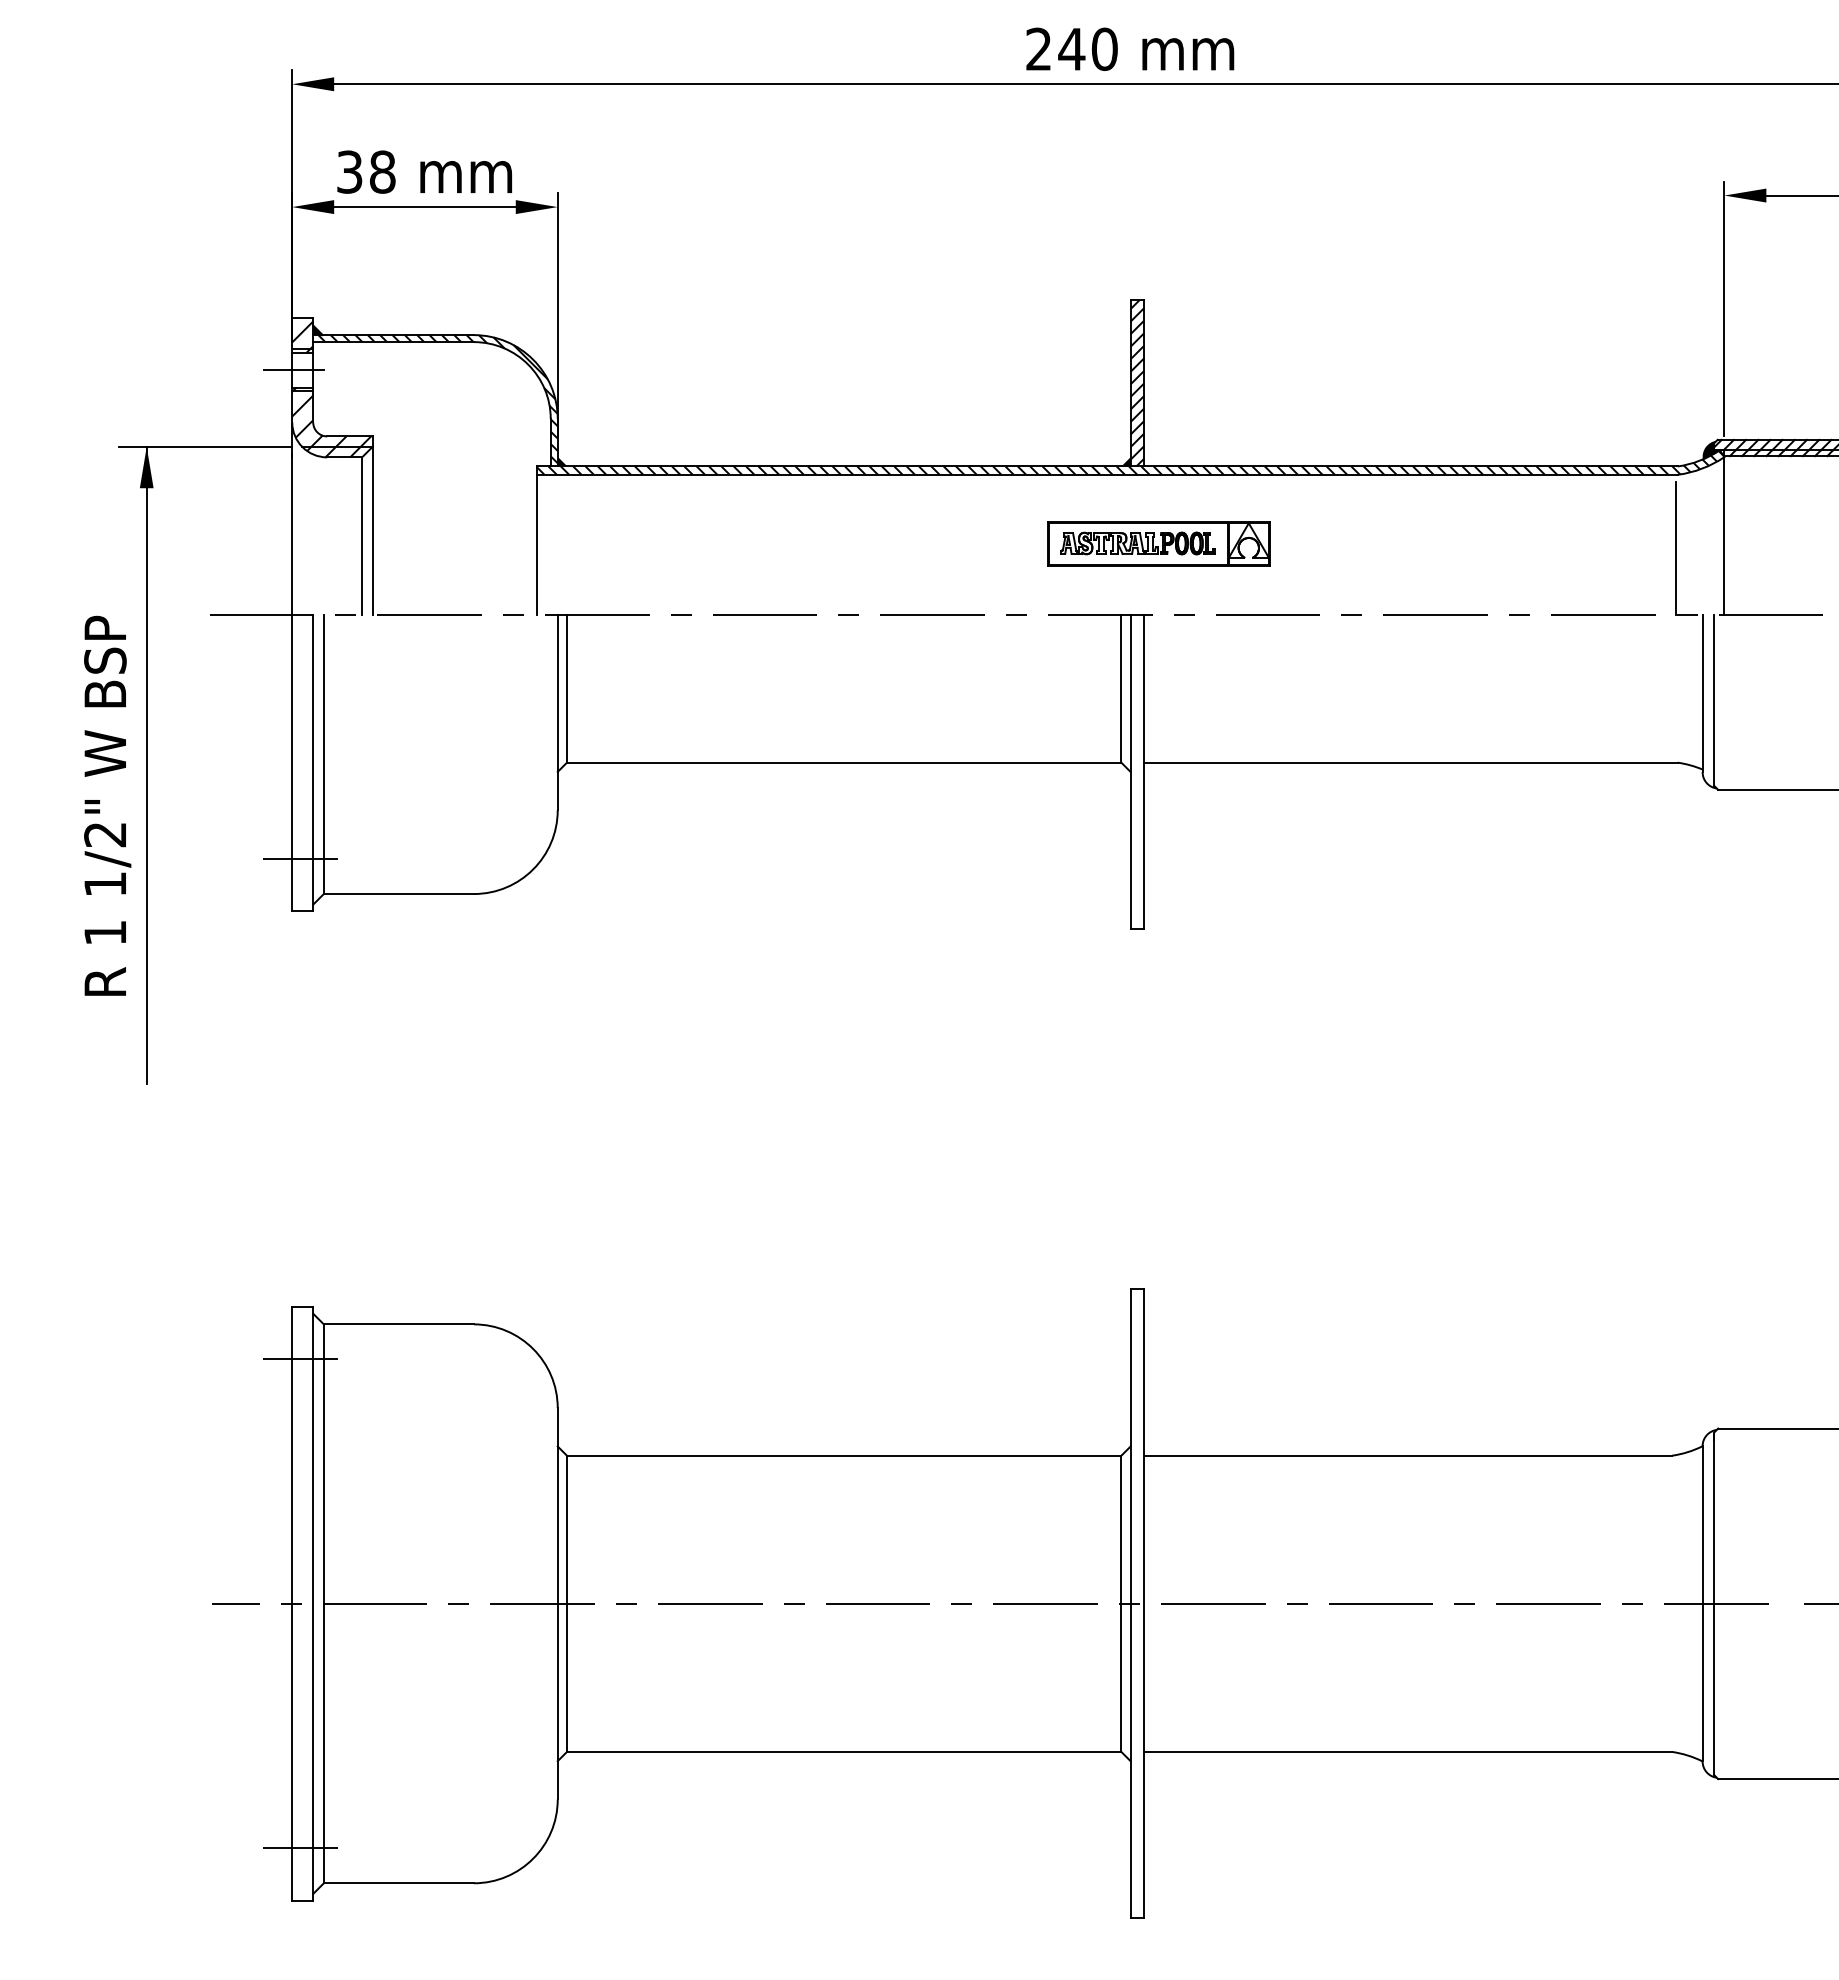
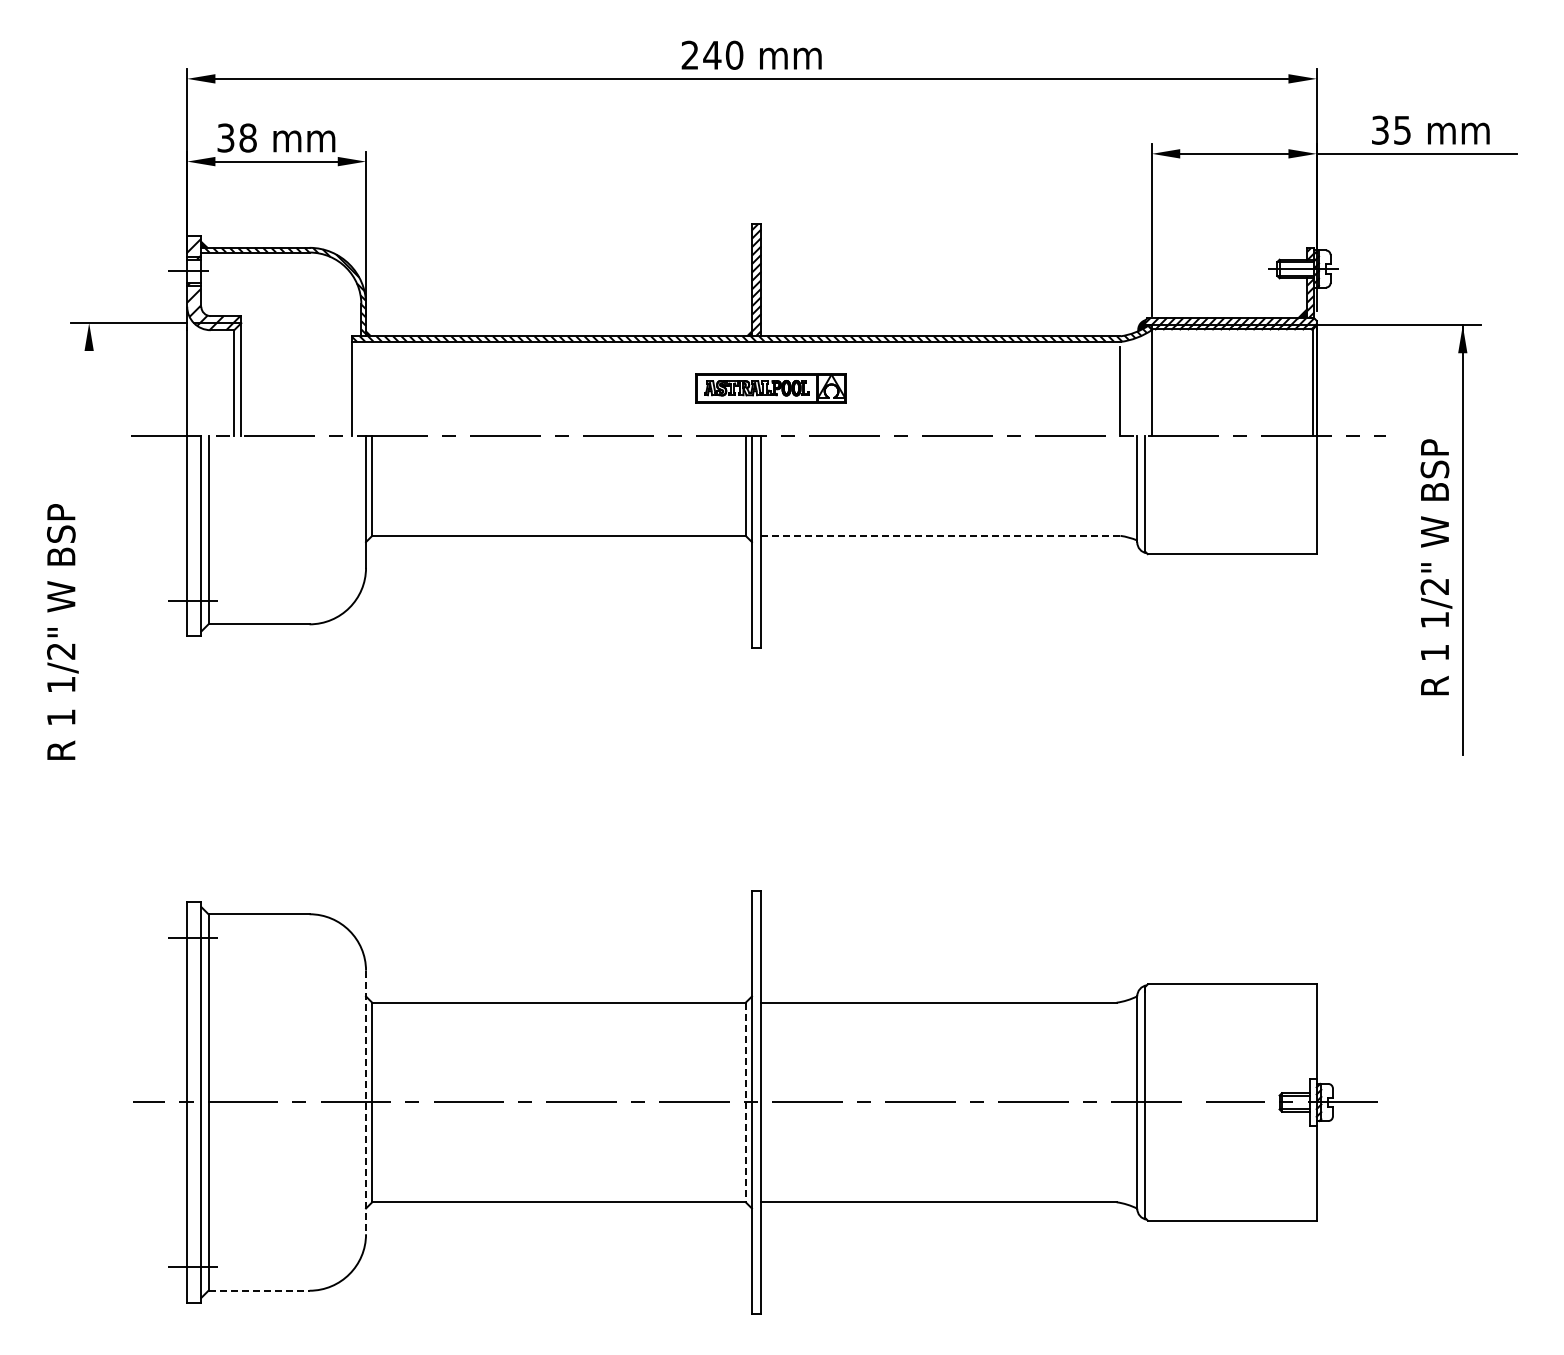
line: (1410, 762) -> (940, 535), solid -> dashed
line: (147, 765) -> (89, 537), removed
text: (107, 805) -> (62, 631), moved
line: (558, 1603) -> (366, 1102), solid -> dashed
line: (1121, 1603) -> (745, 1102), solid -> dashed
line: (399, 1882) -> (259, 1290), solid -> dashed

